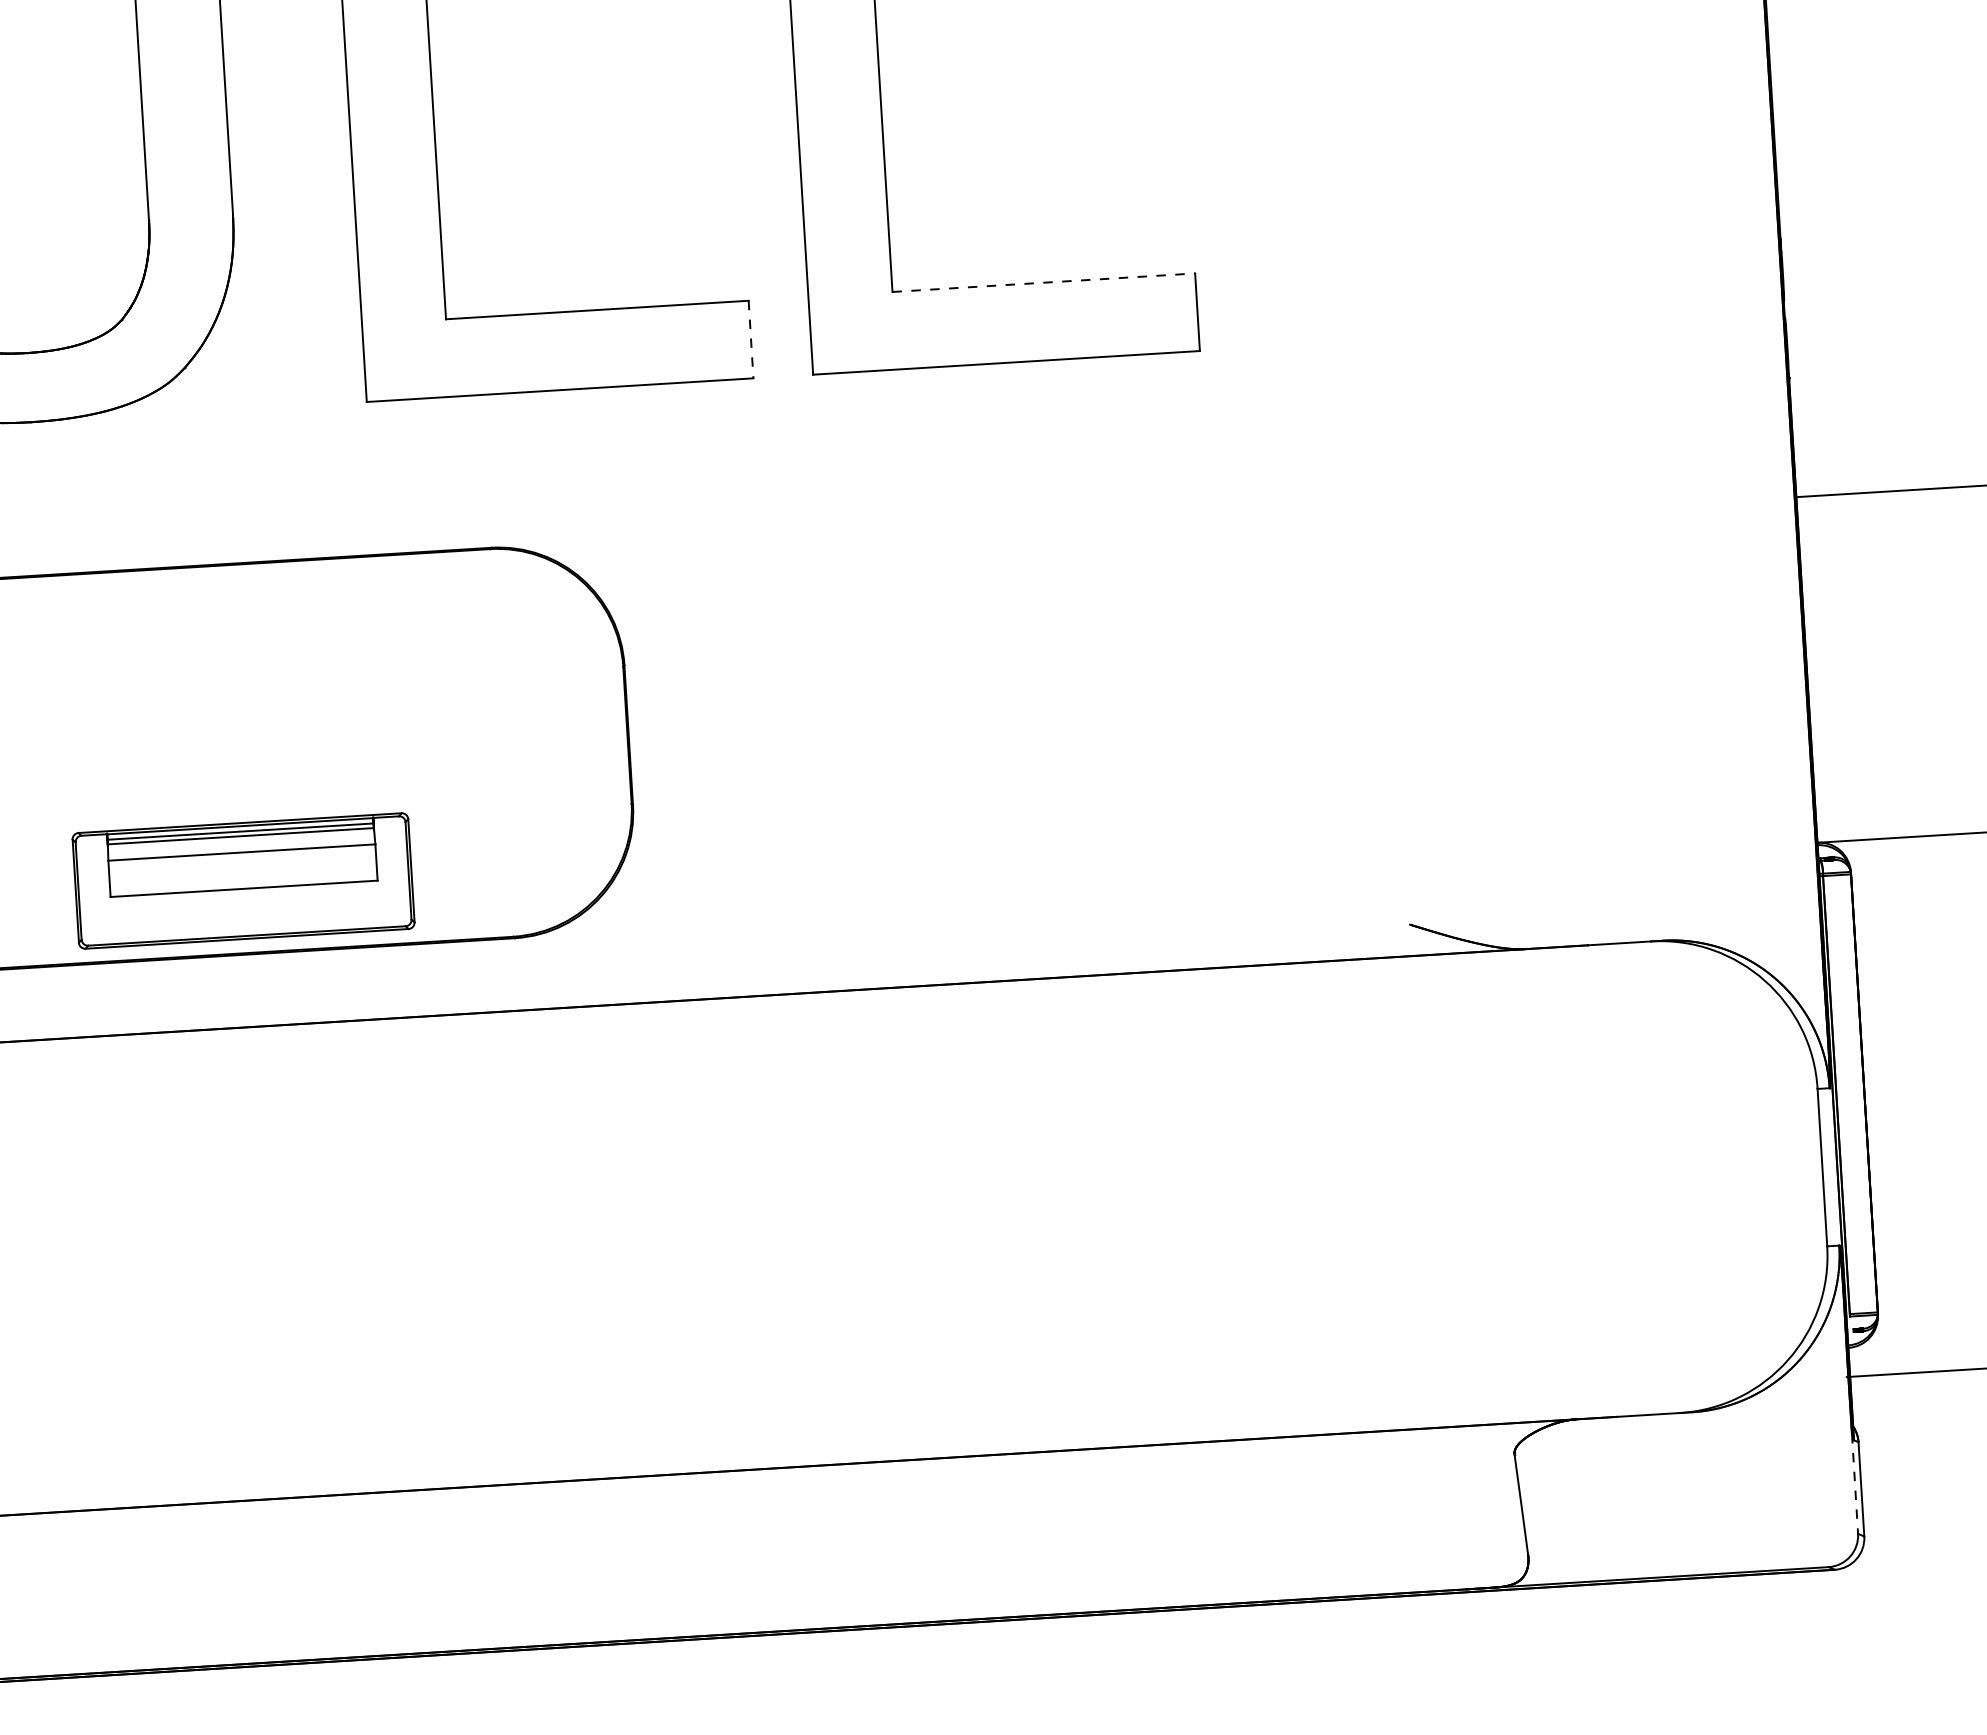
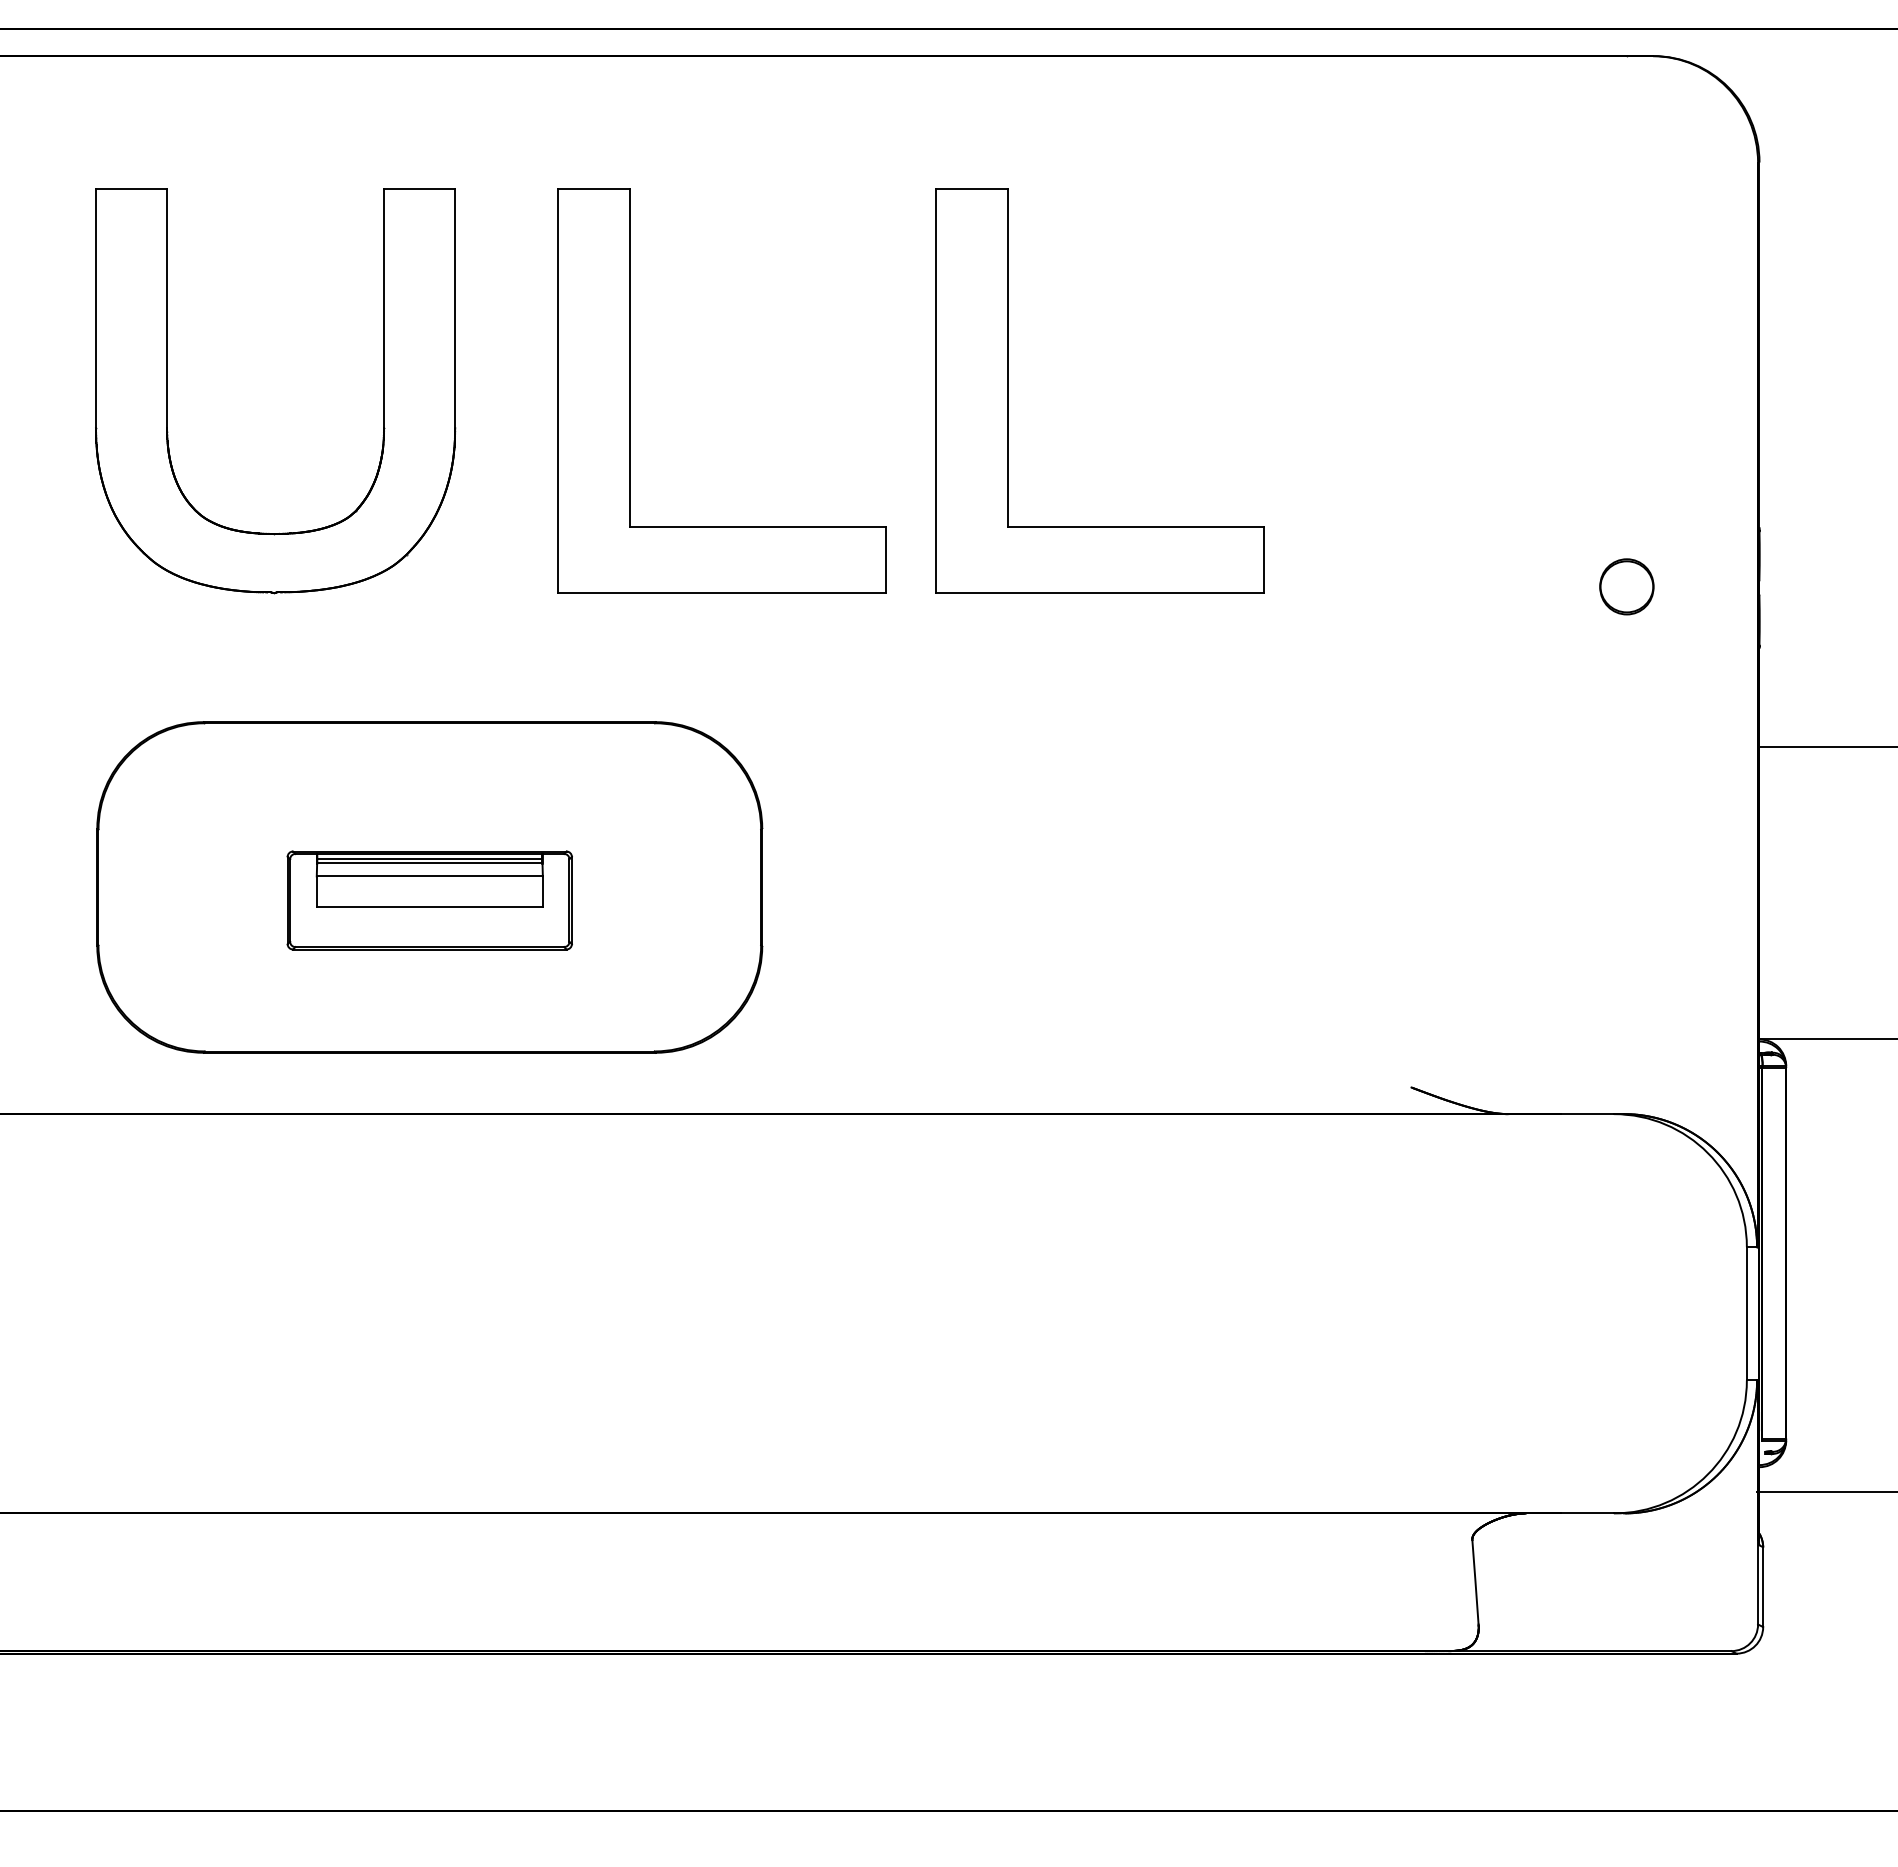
line: (1044, 283) -> (1136, 527), dashed -> solid
part: (1627, 317) -> (1626, 586), added
line: (750, 339) -> (885, 559), dashed -> solid
part: (243, 881) -> (429, 900), moved
line: (1855, 1484) -> (1758, 1582), dashed -> solid

